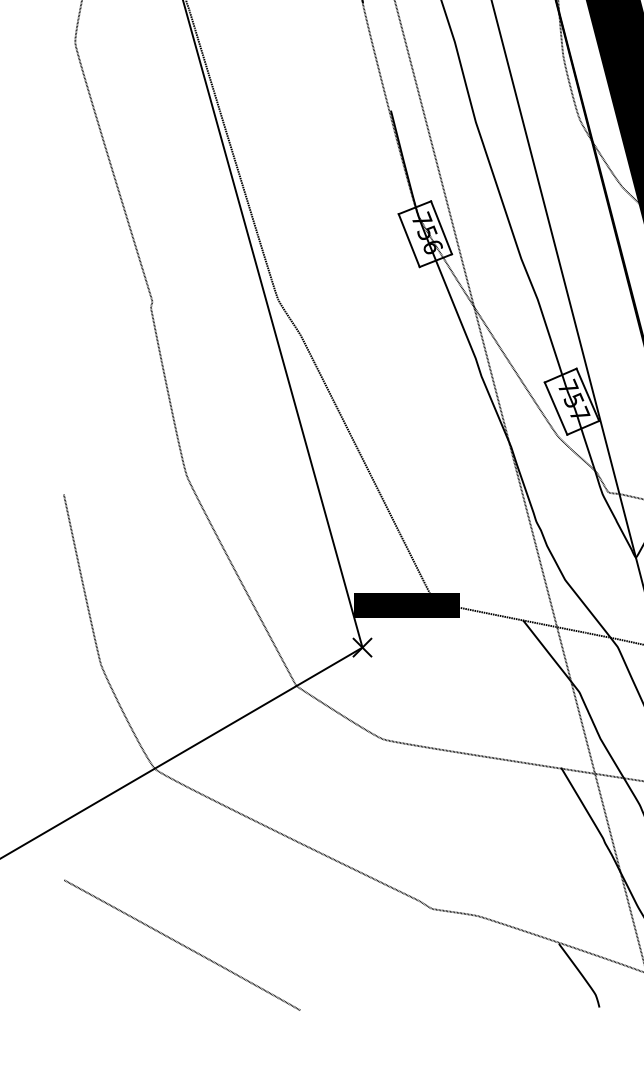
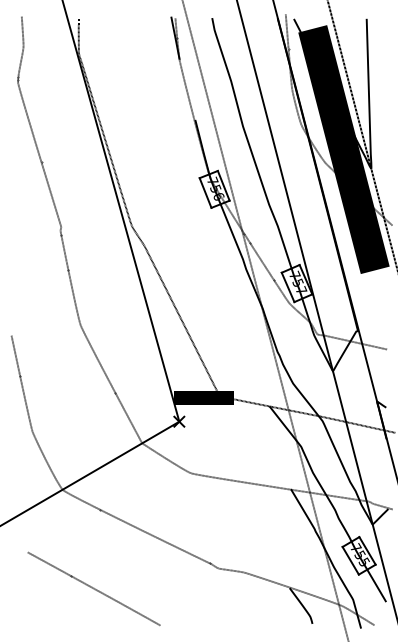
line: (181, 944) -> (93, 588), moved

